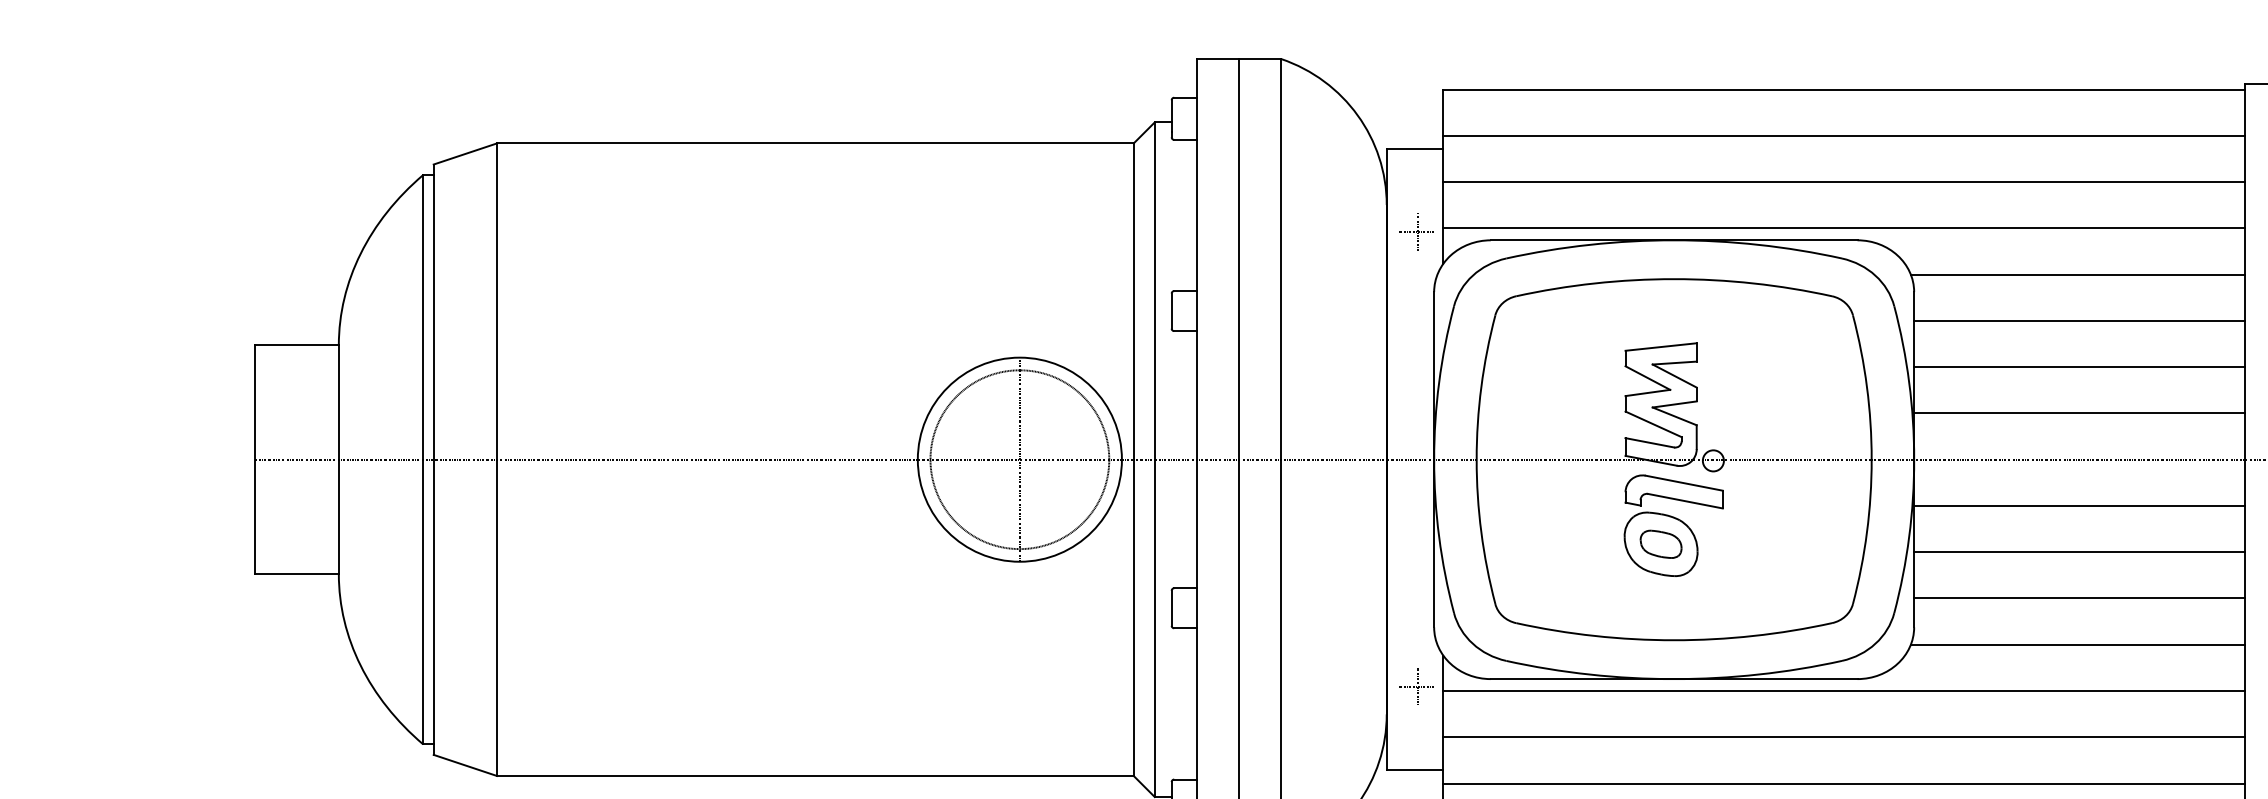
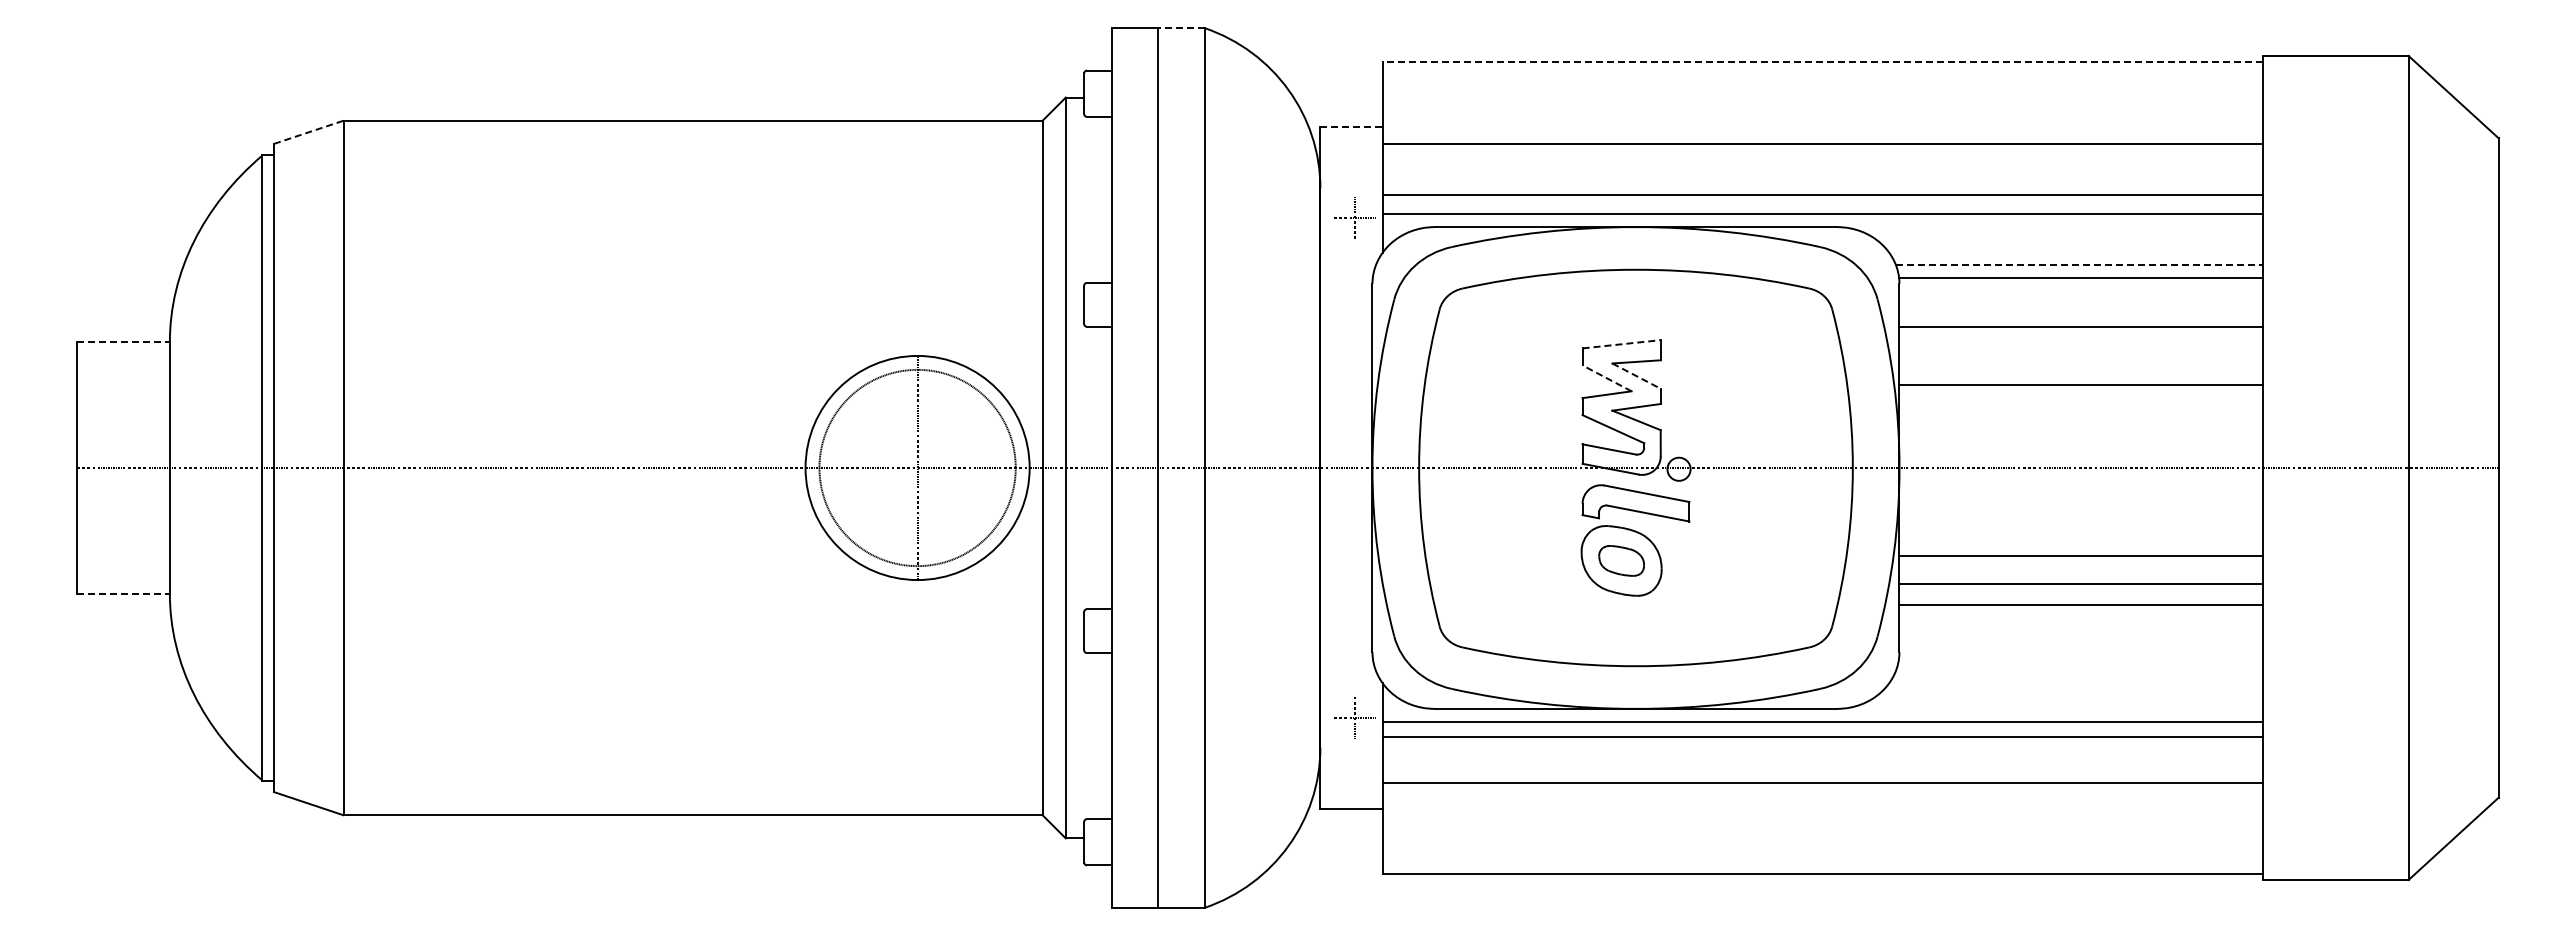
line: (1260, 59) -> (1181, 28), solid -> dashed
line: (1844, 89) -> (1822, 61), solid -> dashed
line: (1844, 135) -> (1822, 144), moved
line: (1415, 148) -> (1351, 126), solid -> dashed
line: (465, 154) -> (308, 132), solid -> dashed
line: (1844, 182) -> (1822, 195), moved
line: (2078, 274) -> (2079, 264), solid -> dashed
line: (2079, 320) -> (2081, 277), moved
line: (297, 345) -> (124, 342), solid -> dashed
line: (1661, 347) -> (1622, 344), solid -> dashed
line: (2079, 367) -> (2081, 327), moved
line: (1675, 376) -> (1637, 376), solid -> dashed
line: (1648, 378) -> (1607, 378), solid -> dashed
line: (2079, 413) -> (2081, 385), moved
line: (2079, 505) -> (2081, 555), moved
line: (2079, 552) -> (2081, 604), moved
line: (297, 574) -> (124, 593), solid -> dashed
line: (2079, 598) -> (2081, 584), moved
line: (2078, 645) -> (2079, 671), removed
line: (1844, 737) -> (1822, 736), moved
line: (1844, 783) -> (1822, 782), moved

